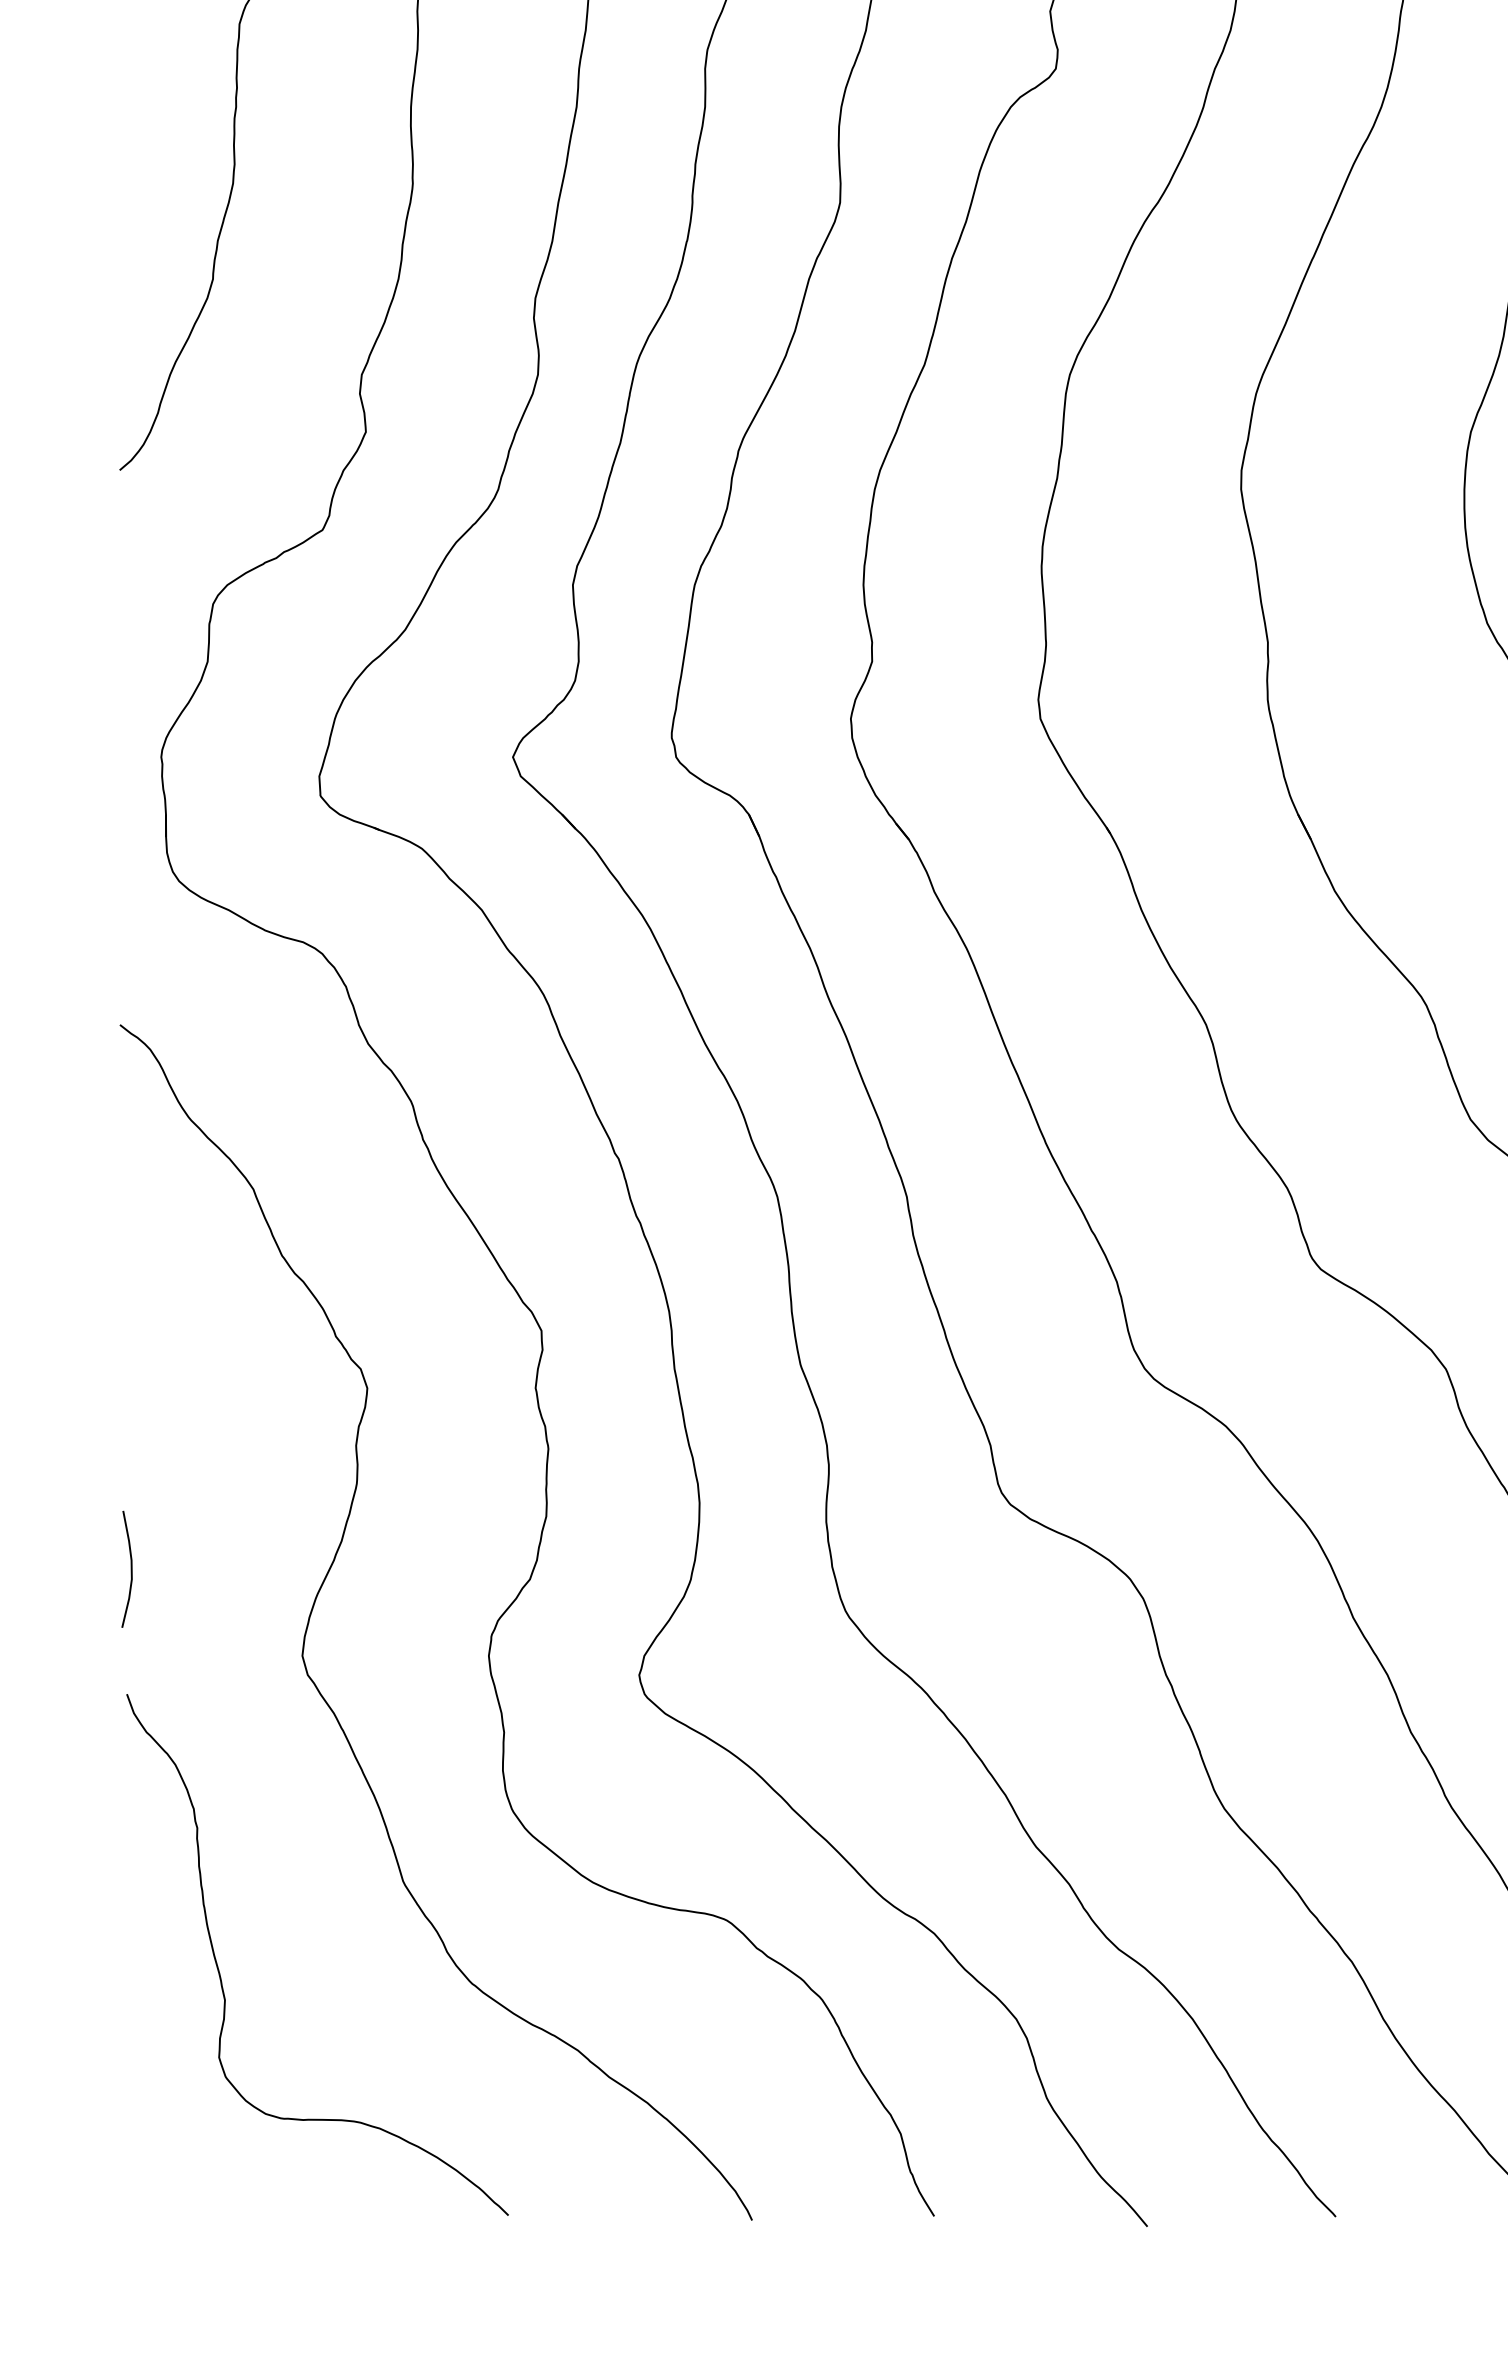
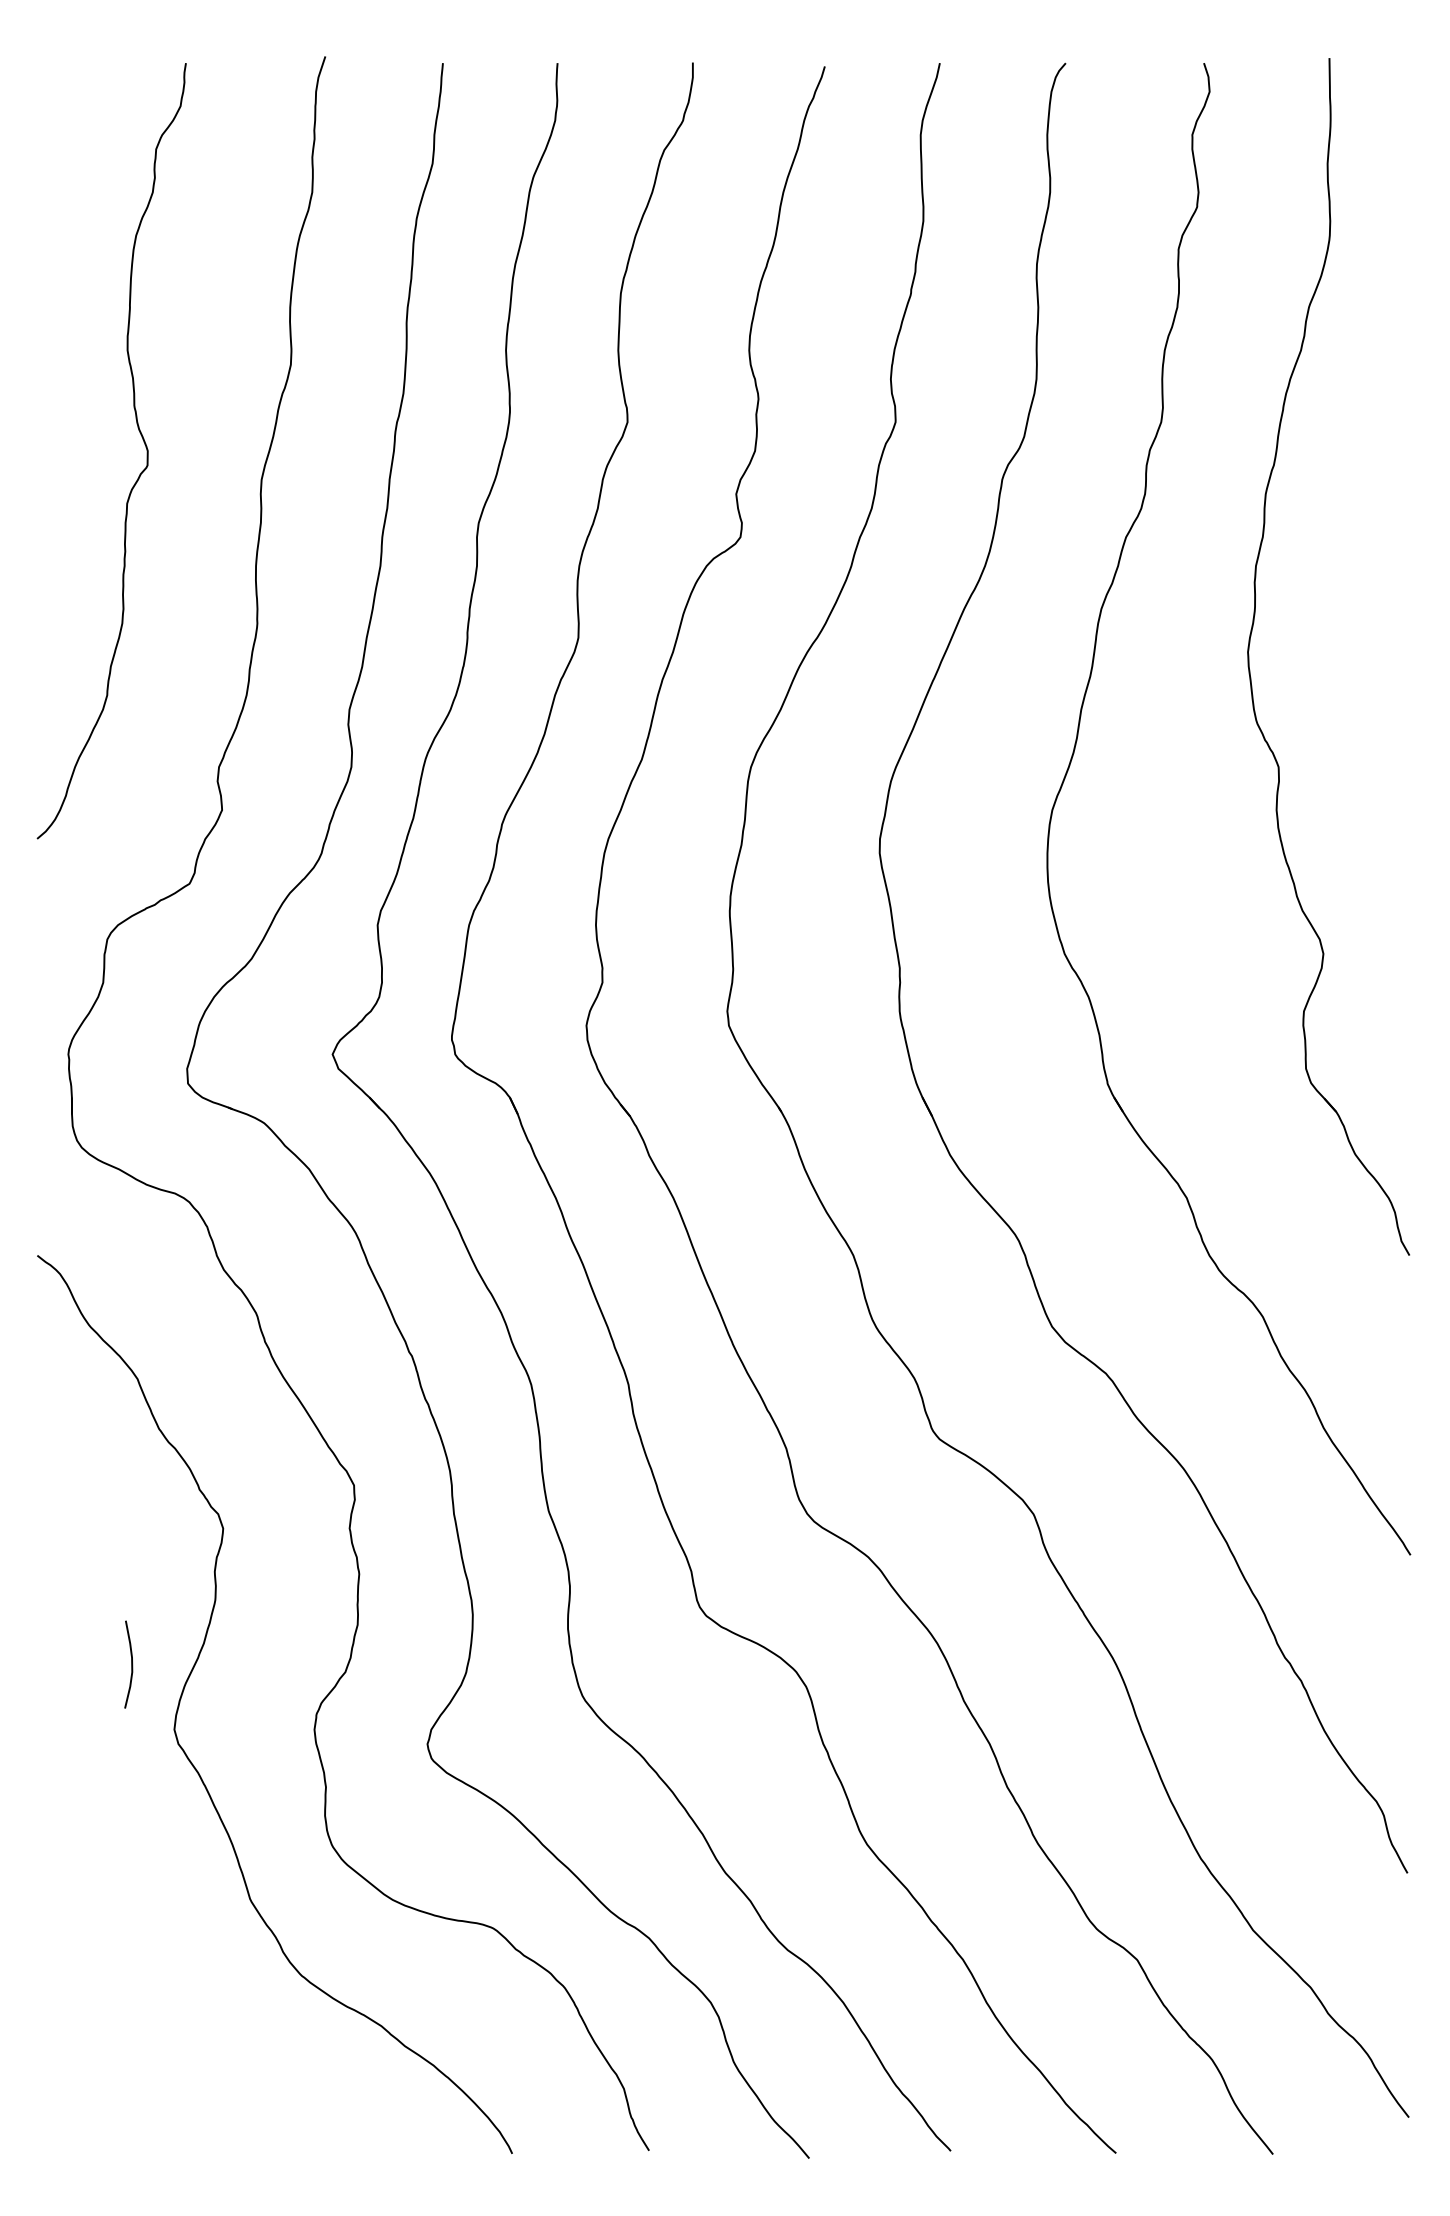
curve: (130, 1569) -> (131, 1664), moved
curve: (222, 1980) -> (114, 1973), removed

